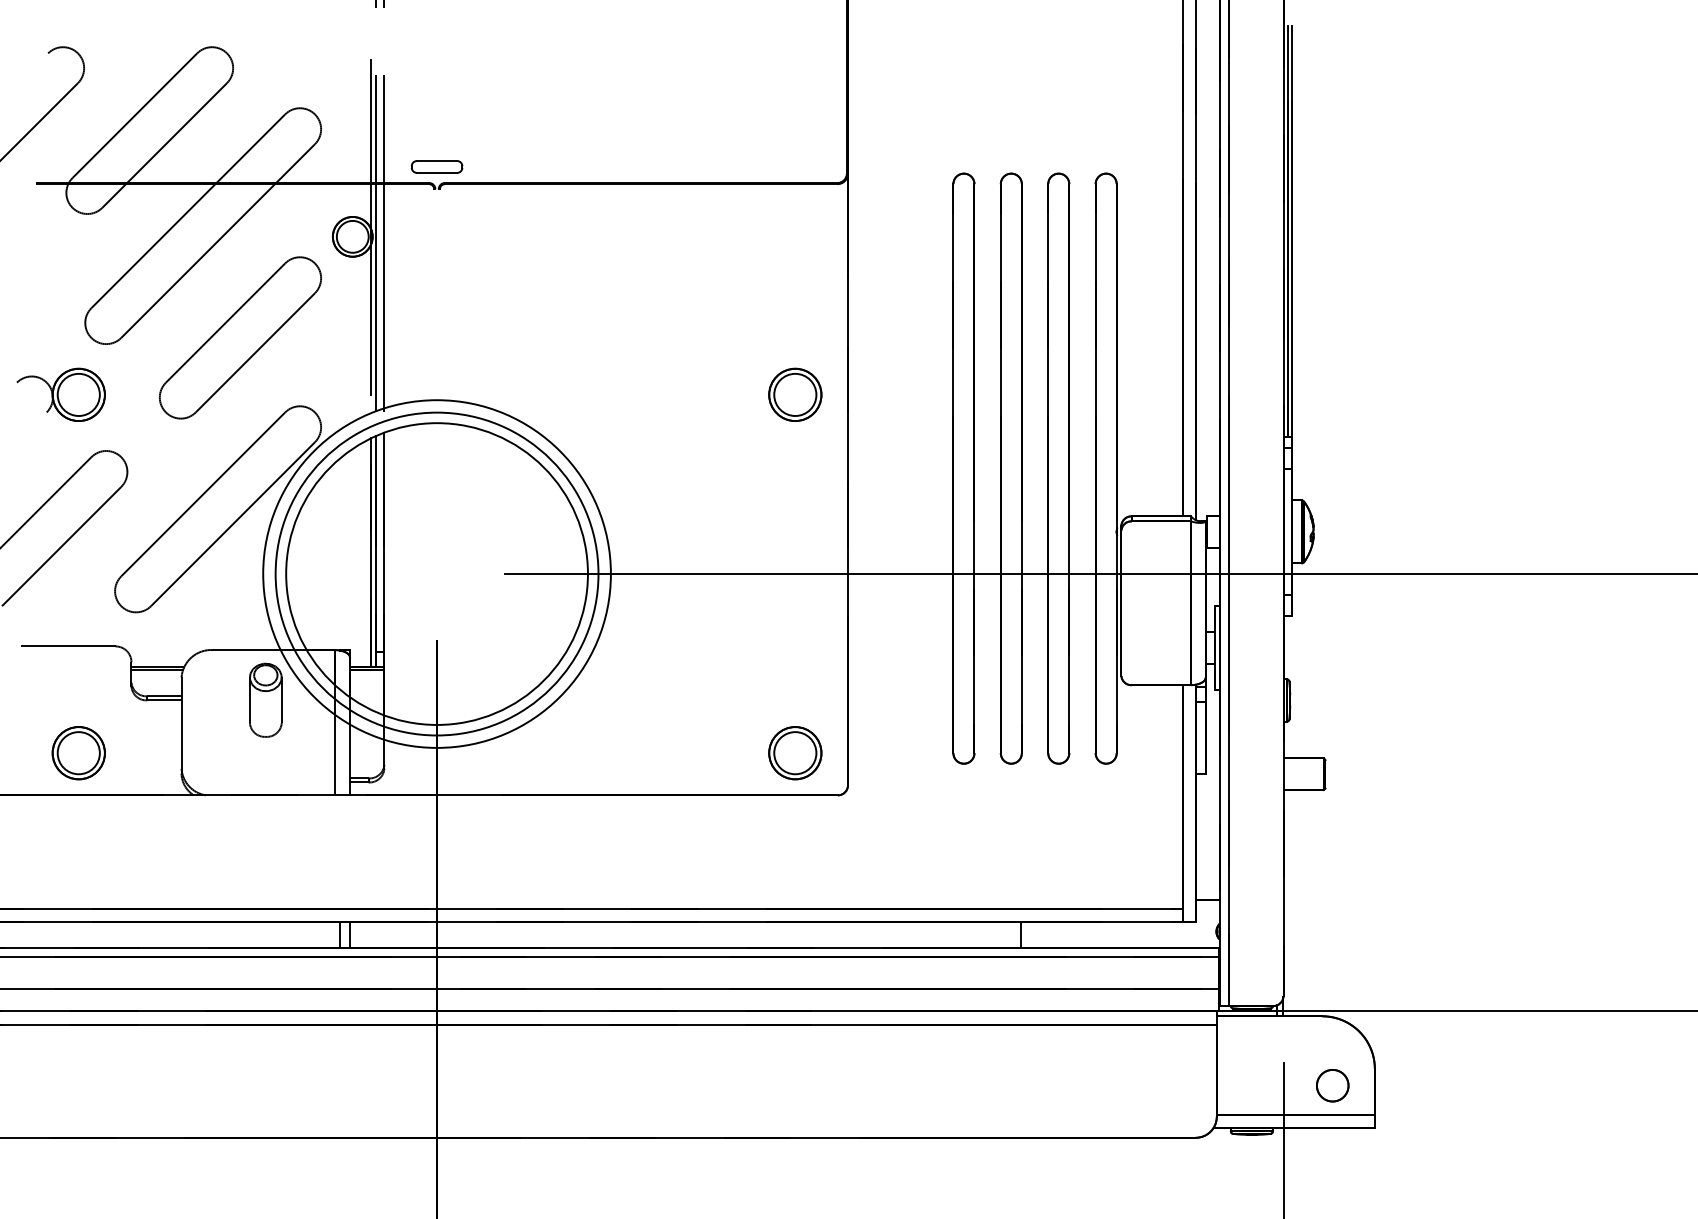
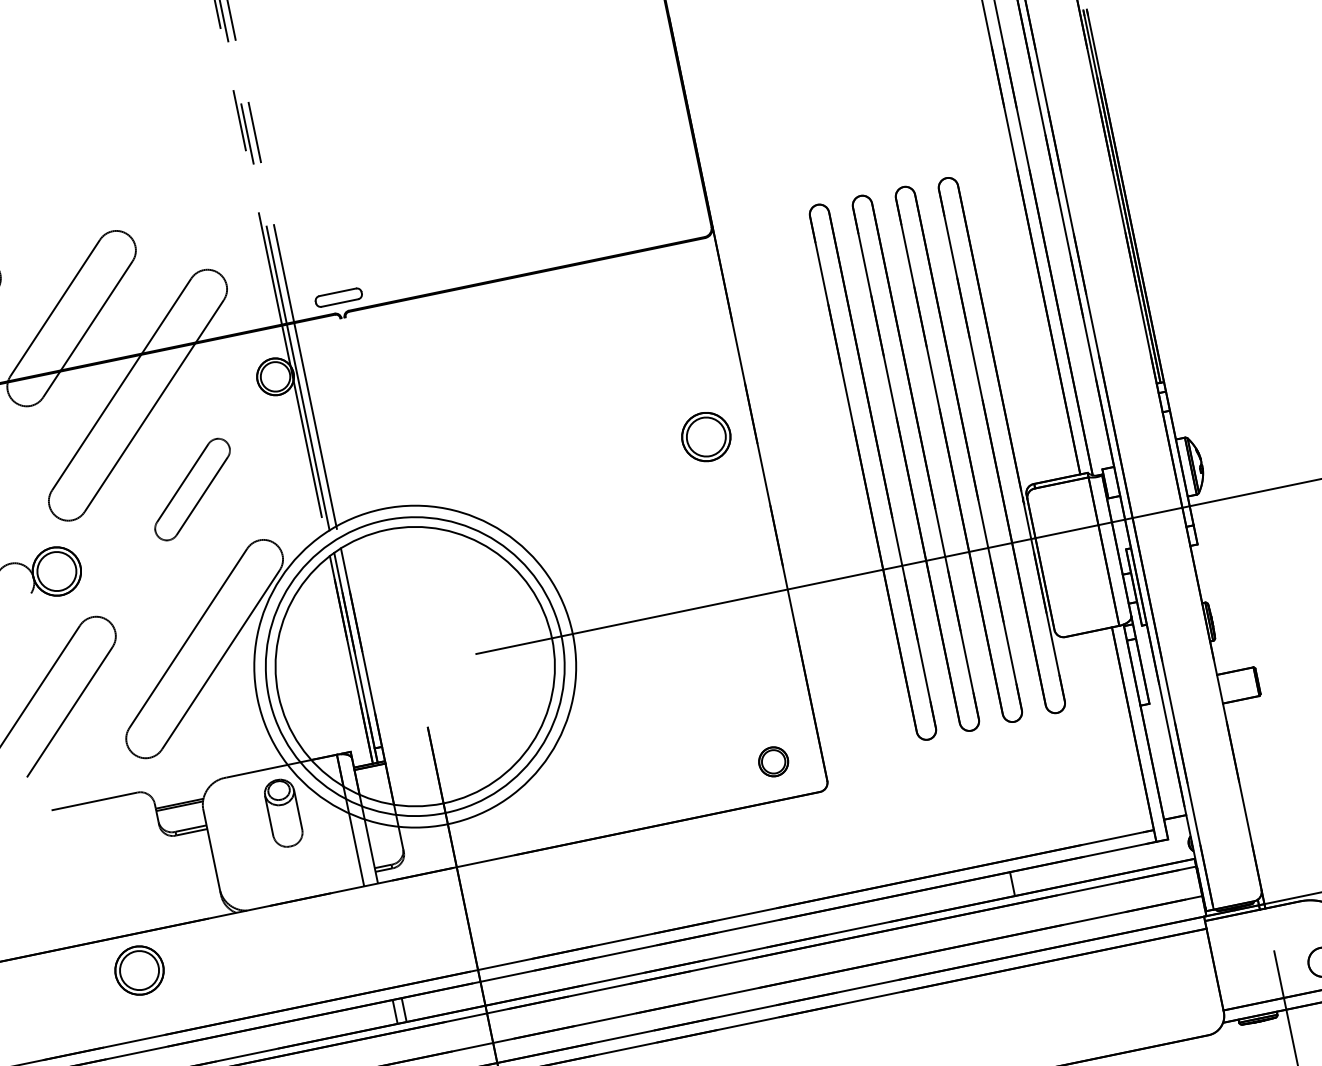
part: (239, 337) -> (191, 489), size x0.6
part: (78, 753) -> (139, 970), moved
part: (795, 753) -> (773, 762), size x0.6

